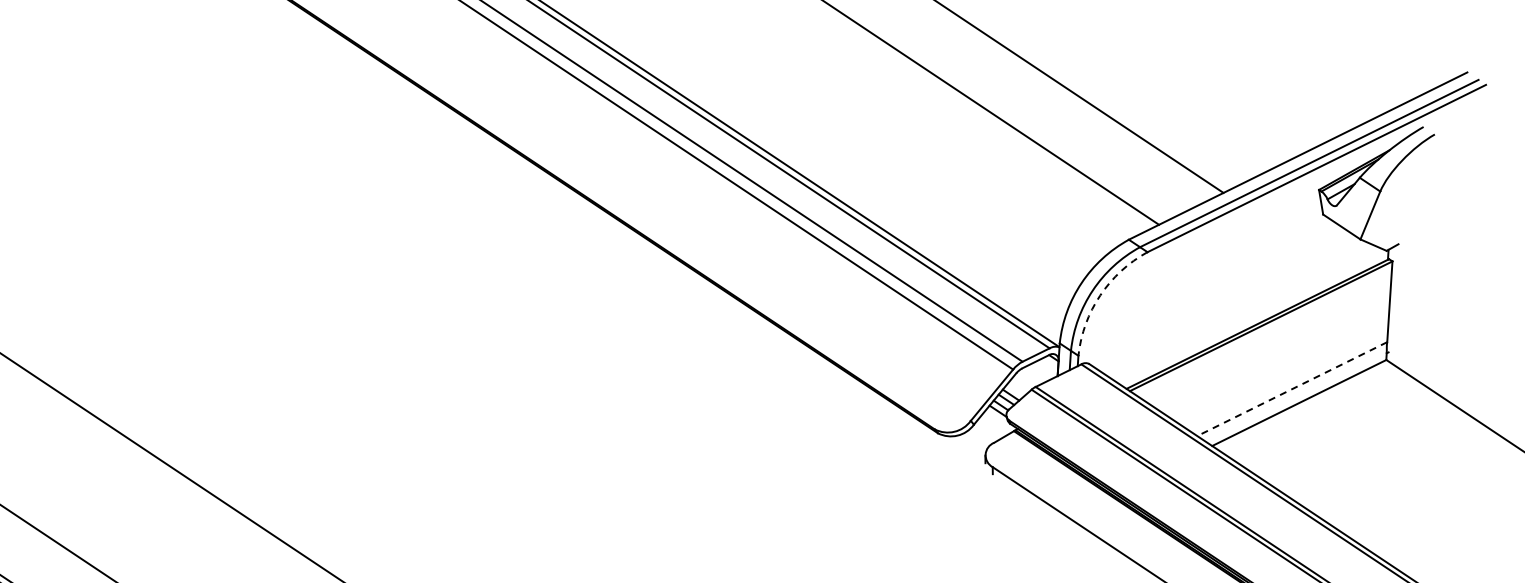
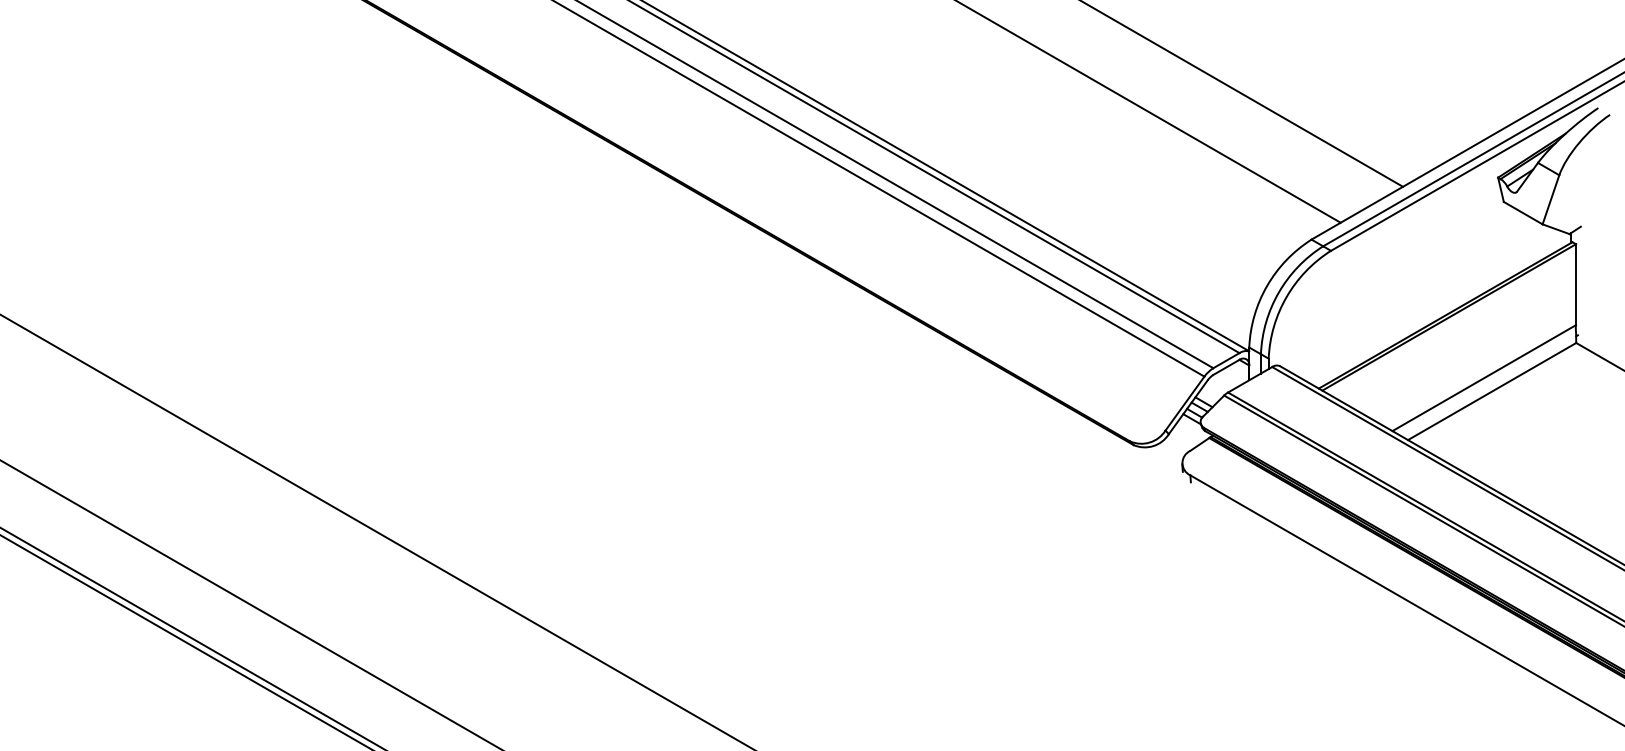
arc: (1100, 295) -> (1286, 297), dashed -> solid
line: (1292, 389) -> (1484, 378), dashed -> solid

